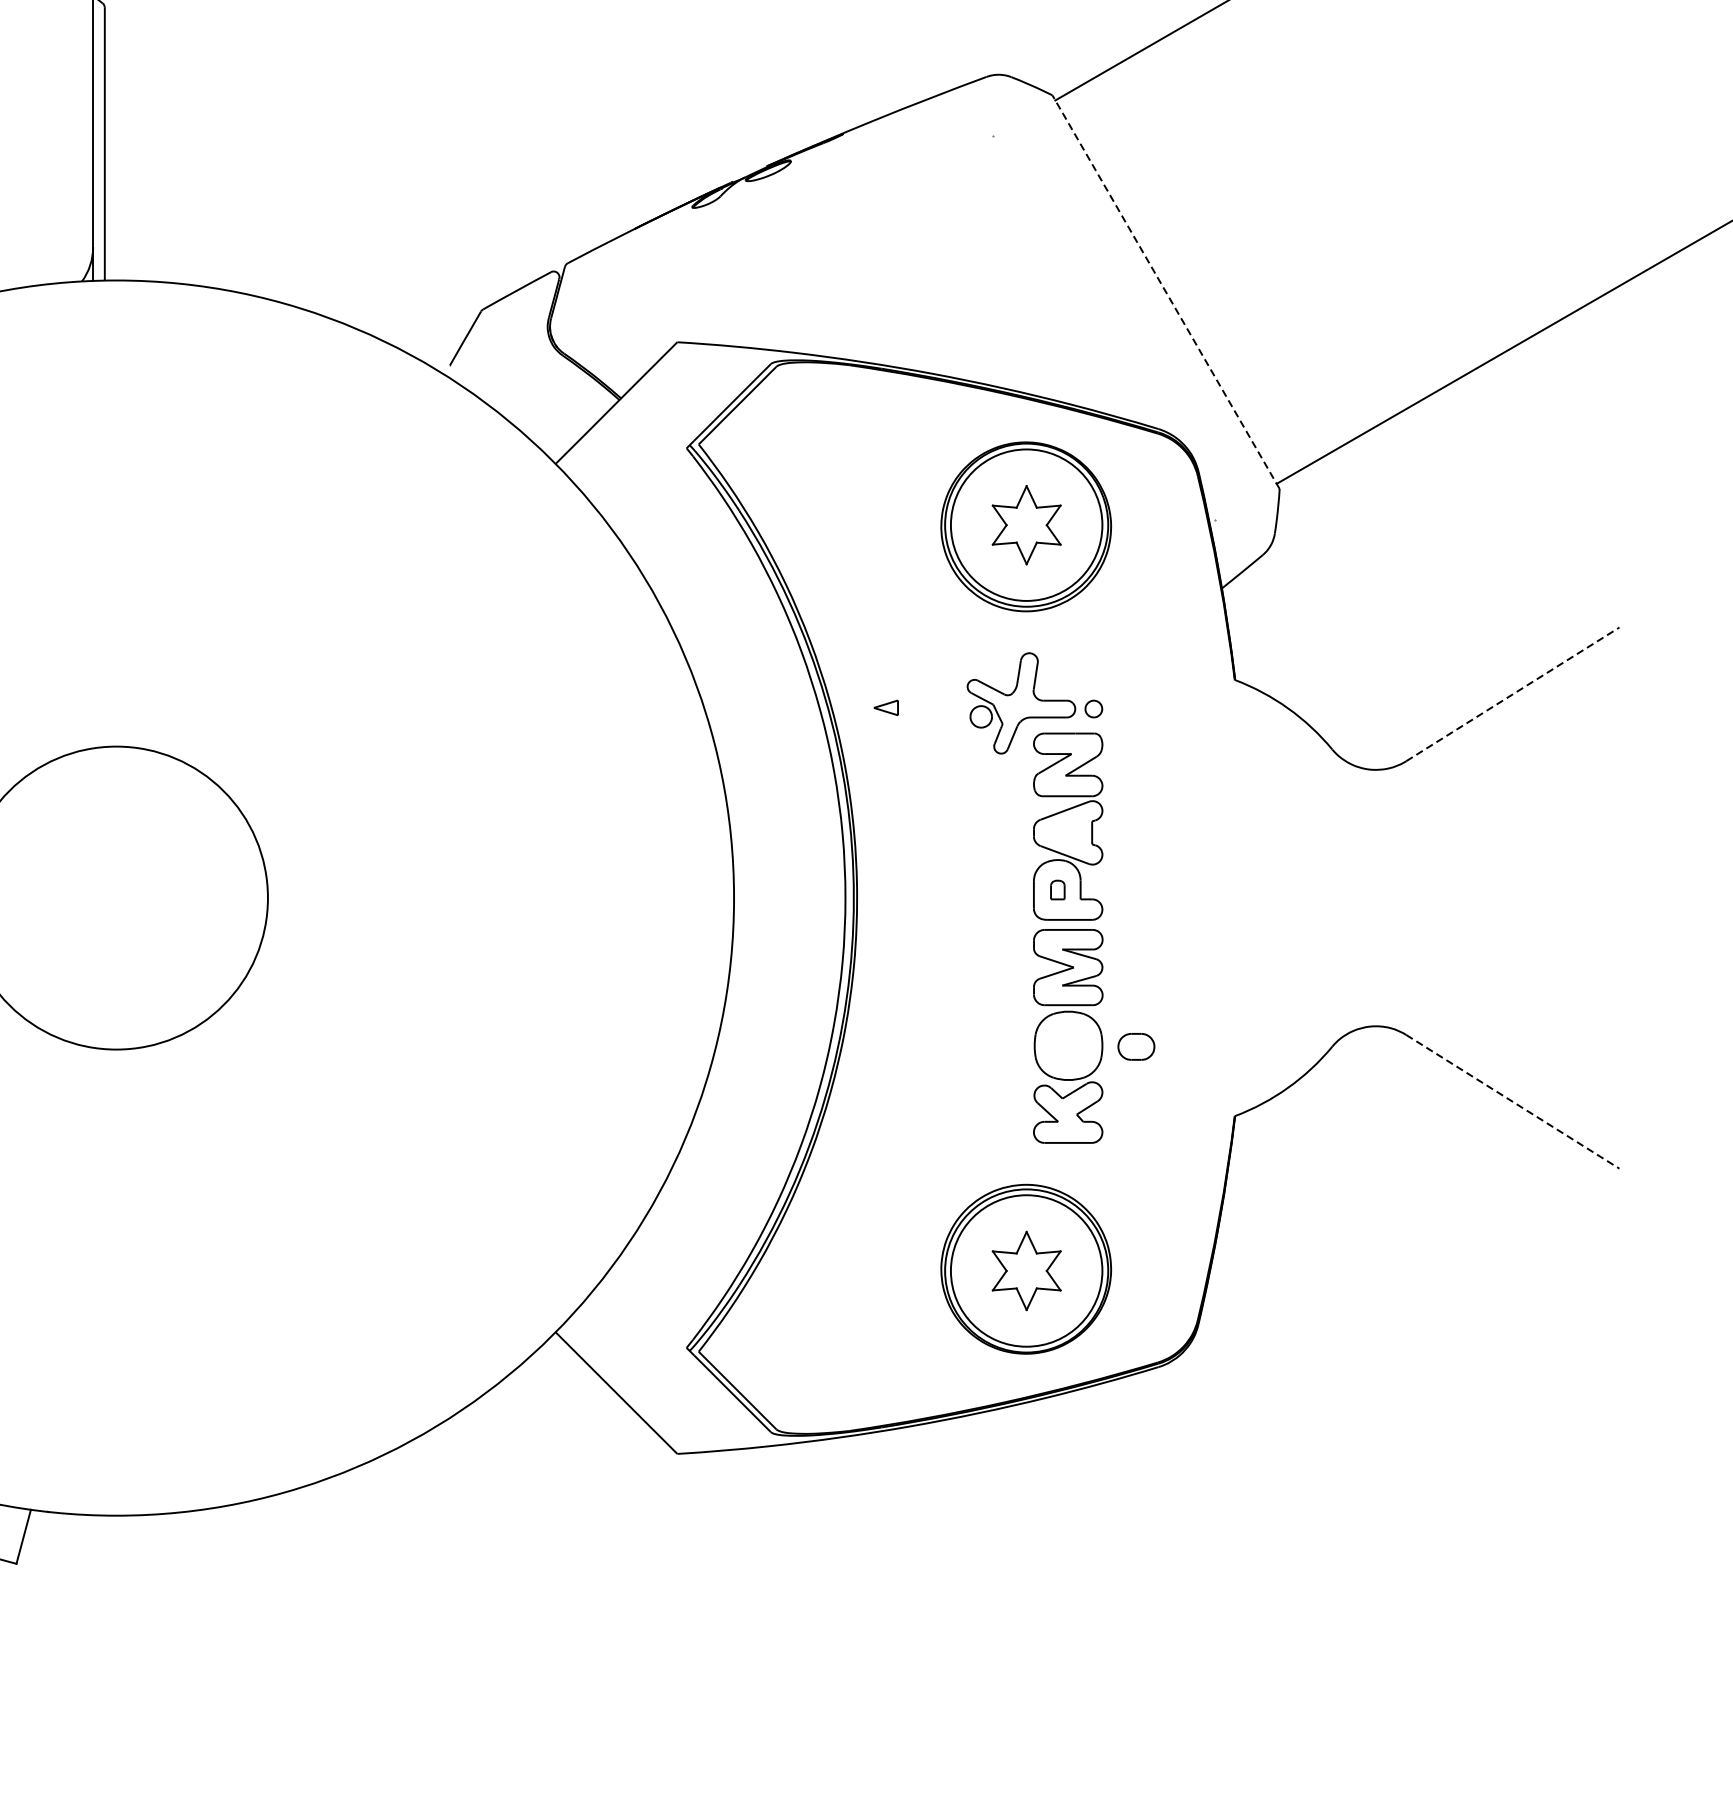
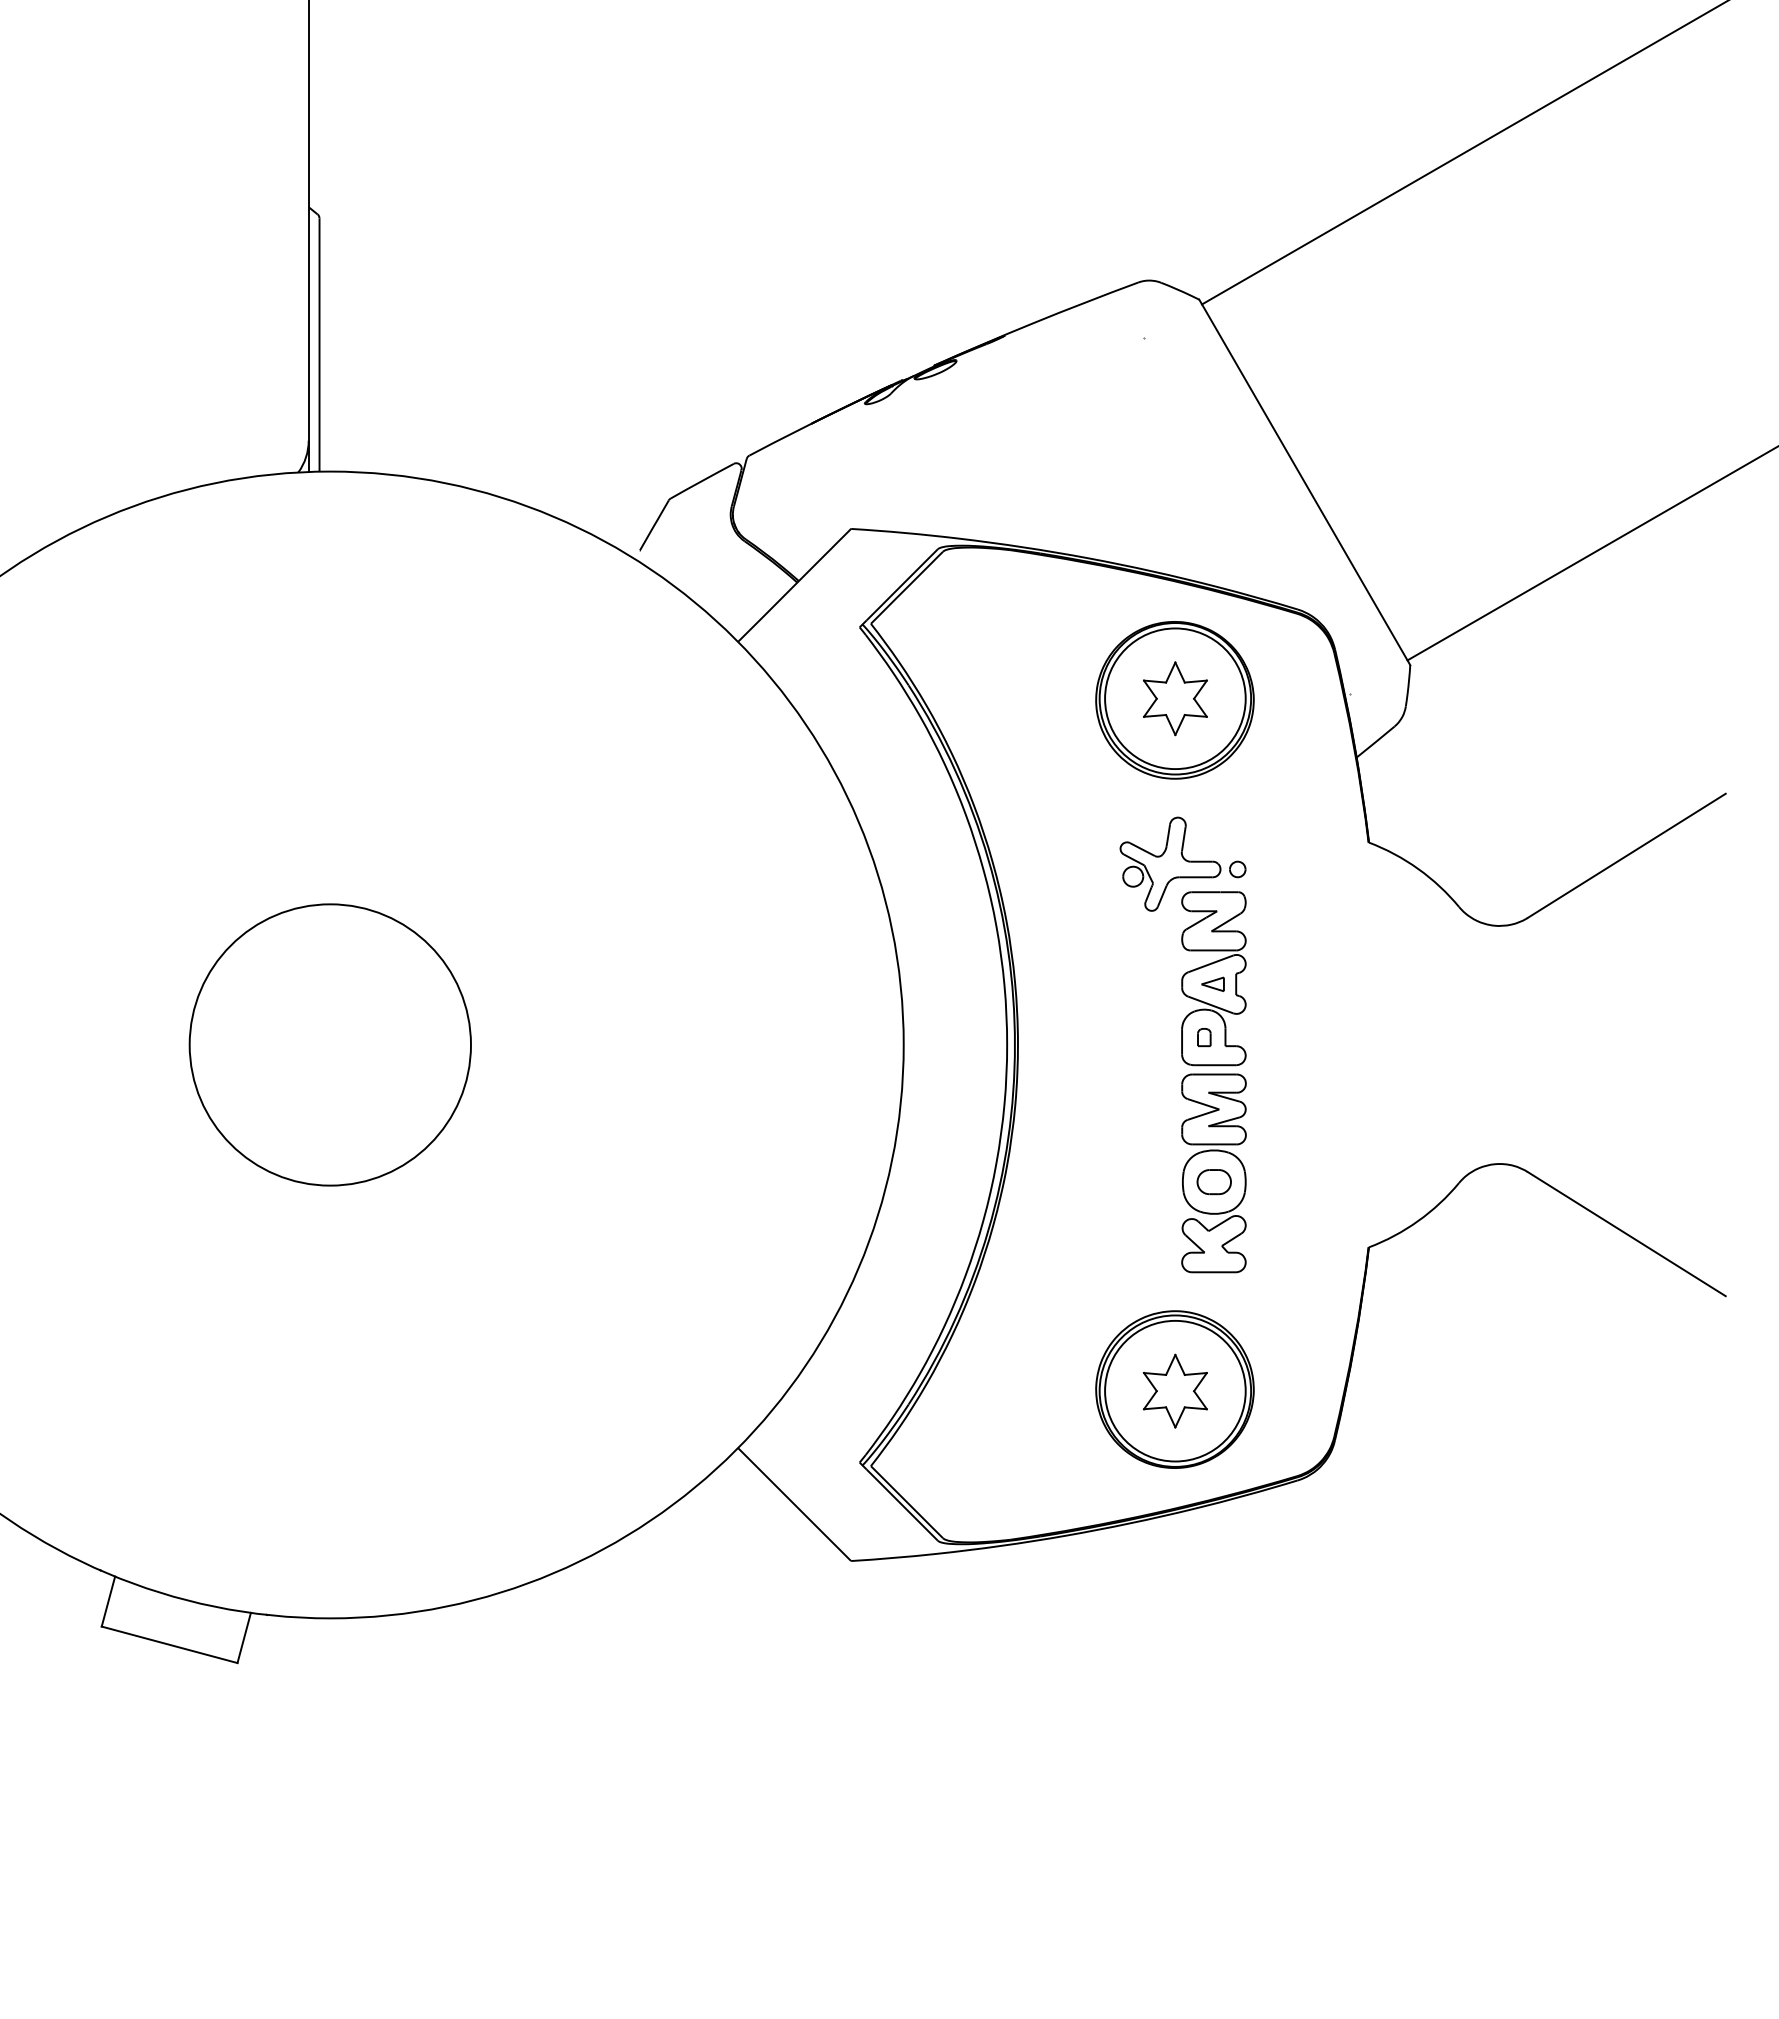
line: (1165, 292) -> (1304, 482), dashed -> solid
line: (1512, 694) -> (1626, 855), dashed -> solid
part: (885, 706) -> (1212, 983), moved
part: (1135, 1047) -> (1213, 1182), moved
line: (1512, 1102) -> (1626, 1234), dashed -> solid

